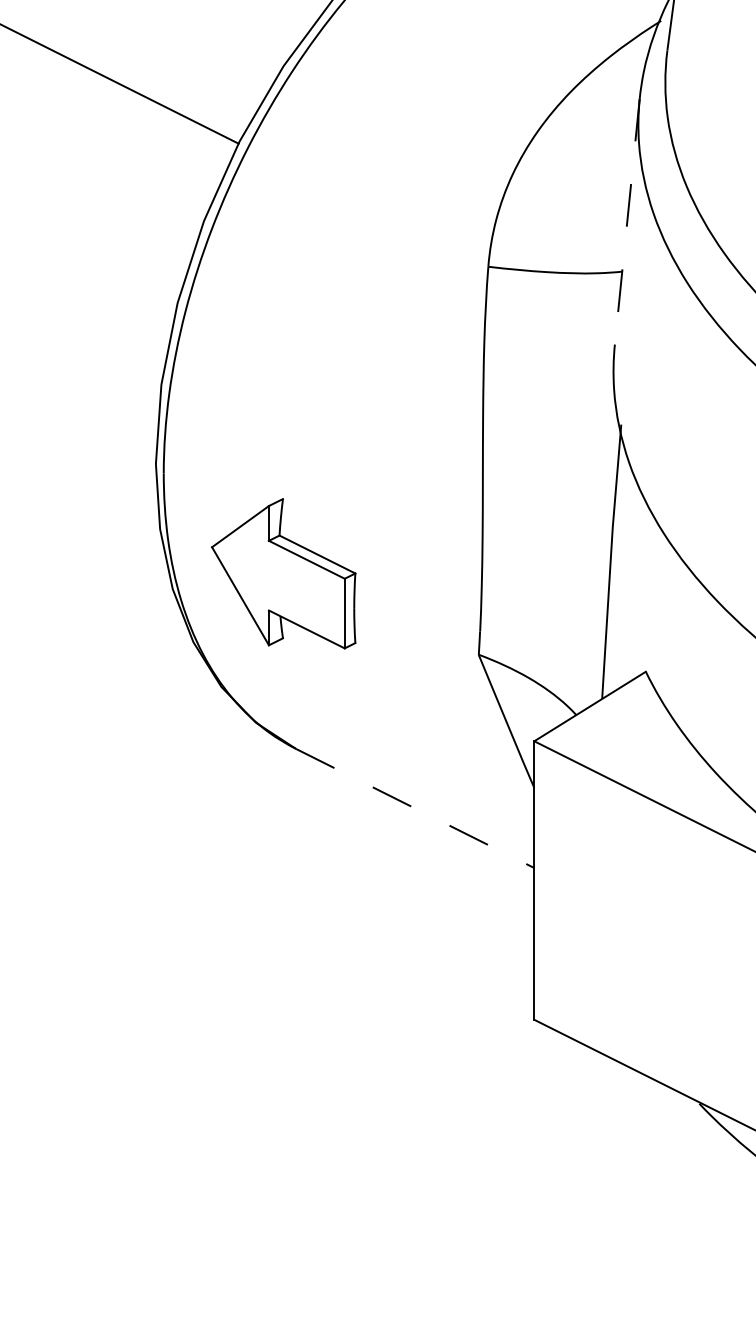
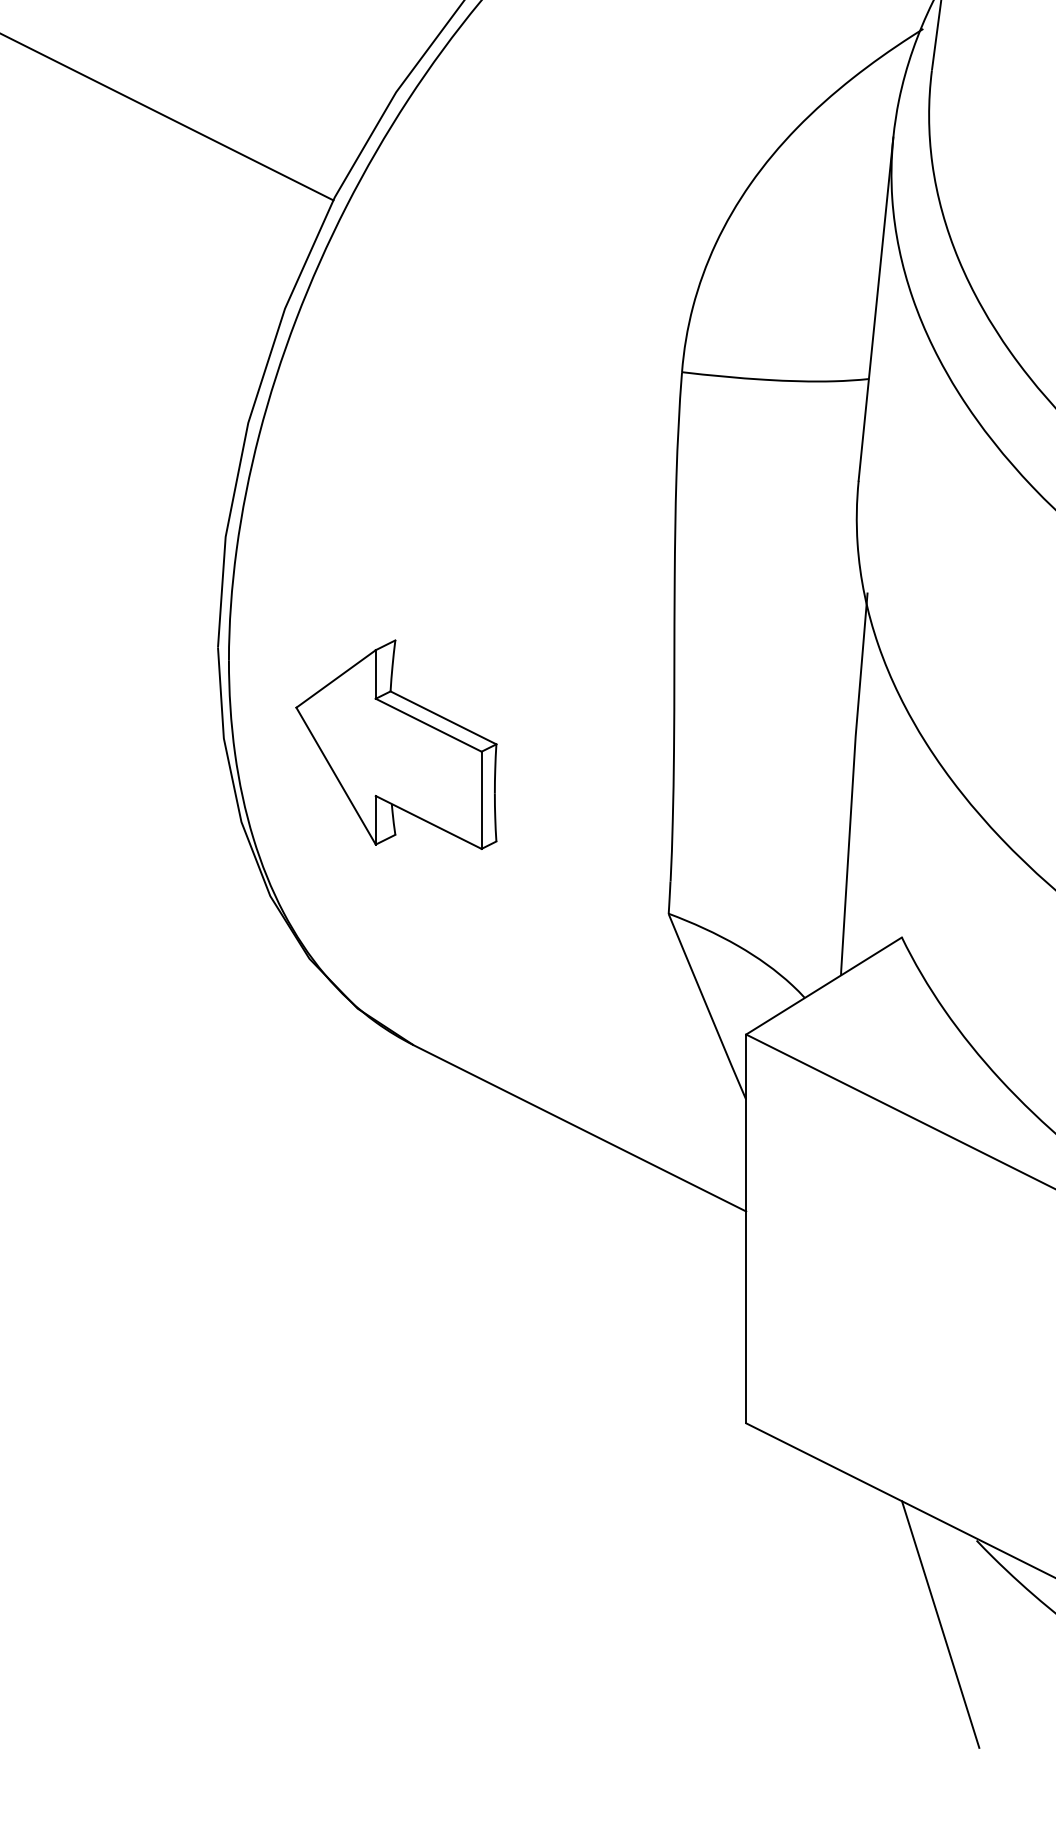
line: (626, 221) -> (875, 309), dashed -> solid
part: (283, 573) -> (396, 744), moved
line: (414, 808) -> (579, 1128), dashed -> solid
line: (673, 1163) -> (940, 1624), added

